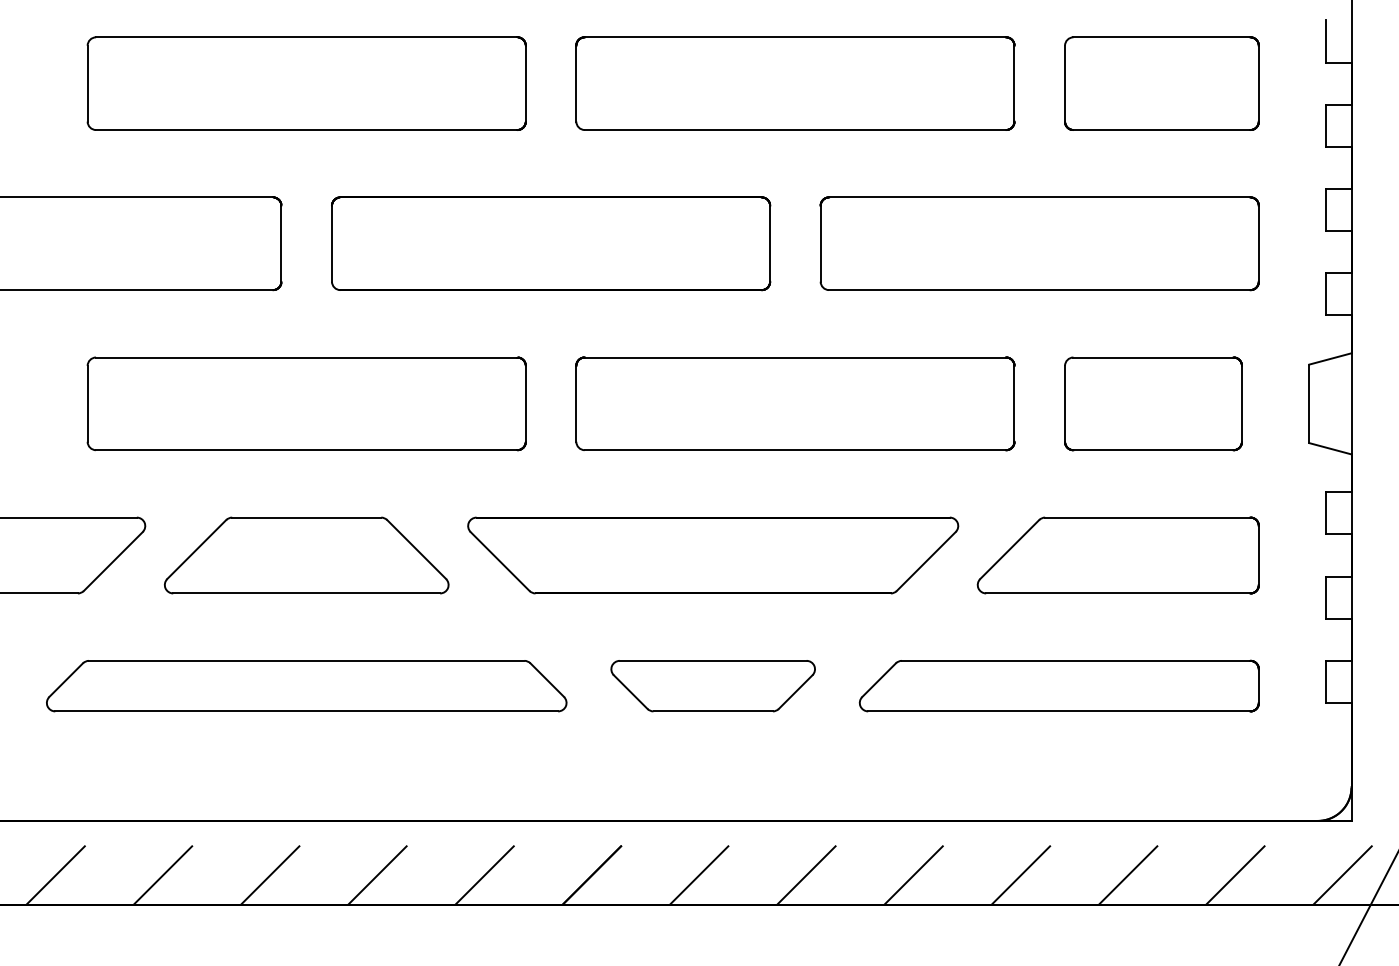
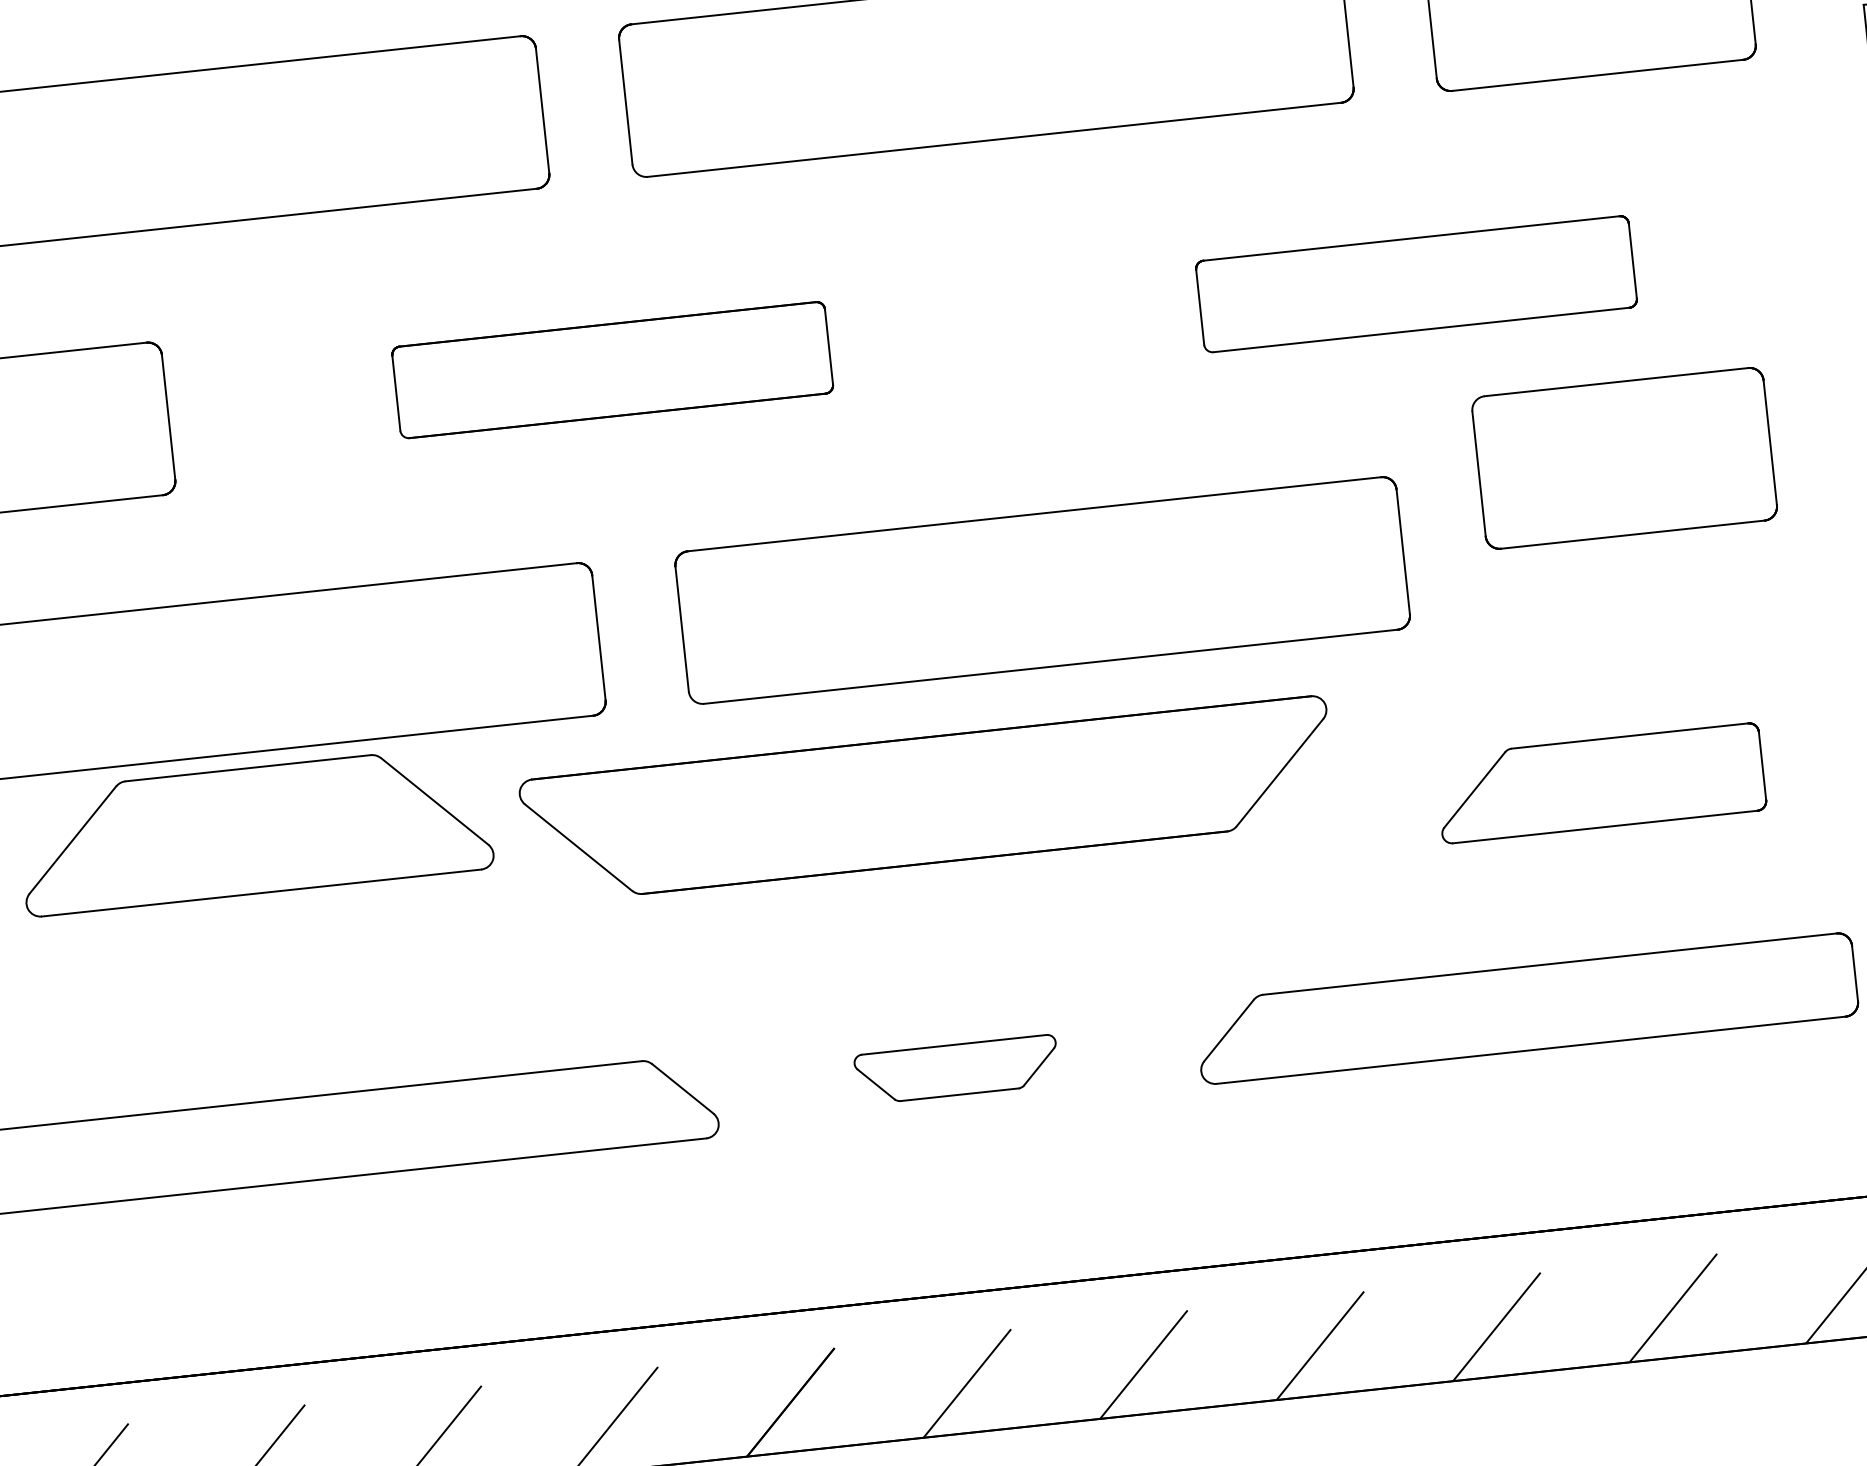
part: (551, 243) -> (613, 369), size x0.6
part: (1039, 243) -> (1416, 283), size x0.6
part: (1153, 403) -> (1624, 457), moved
part: (306, 555) -> (254, 830), moved
part: (713, 555) -> (928, 800), moved
part: (1117, 555) -> (1599, 783), size x0.7
part: (712, 686) -> (955, 1070), size x0.6

